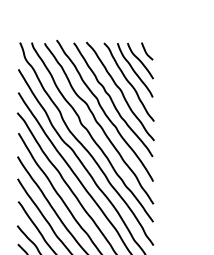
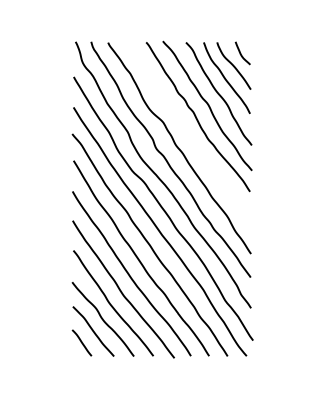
curve: (104, 110) -> (186, 131), removed

